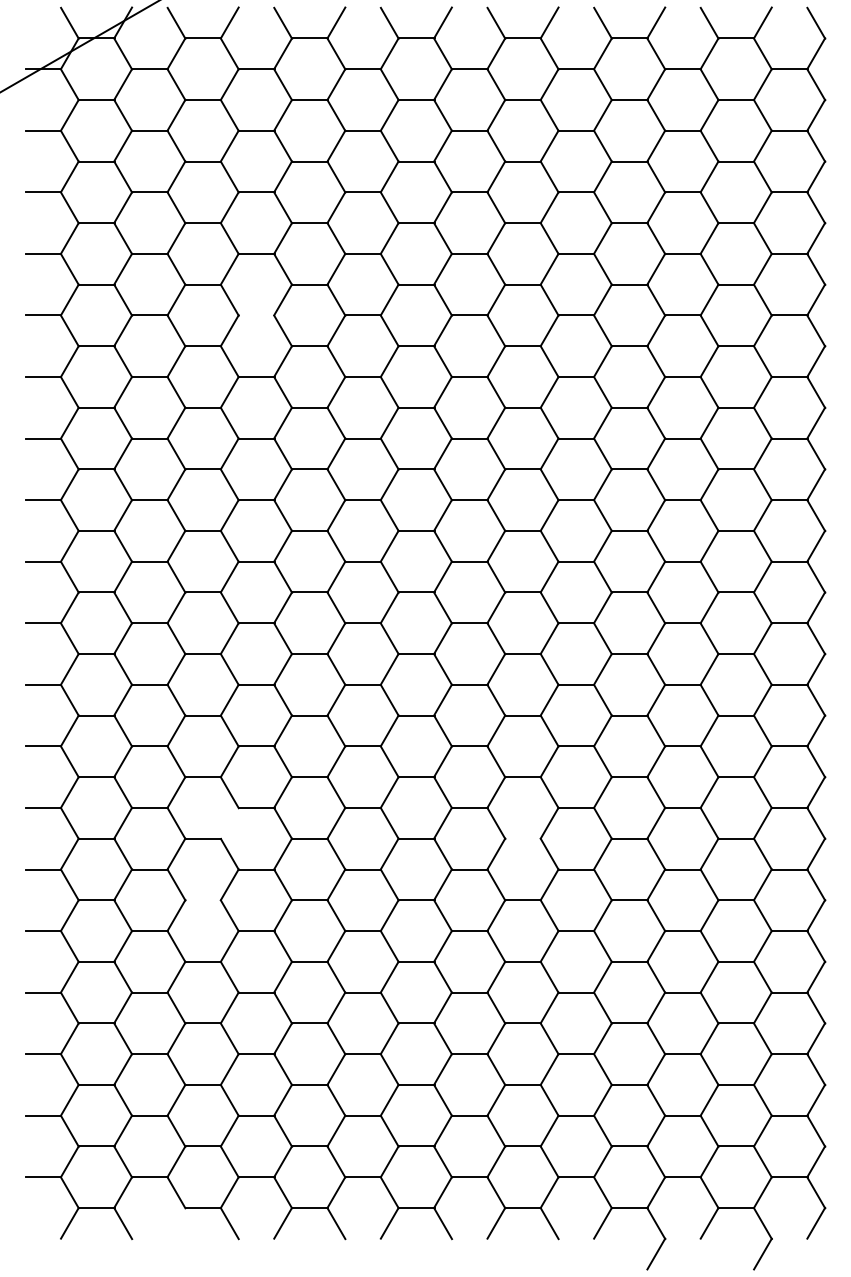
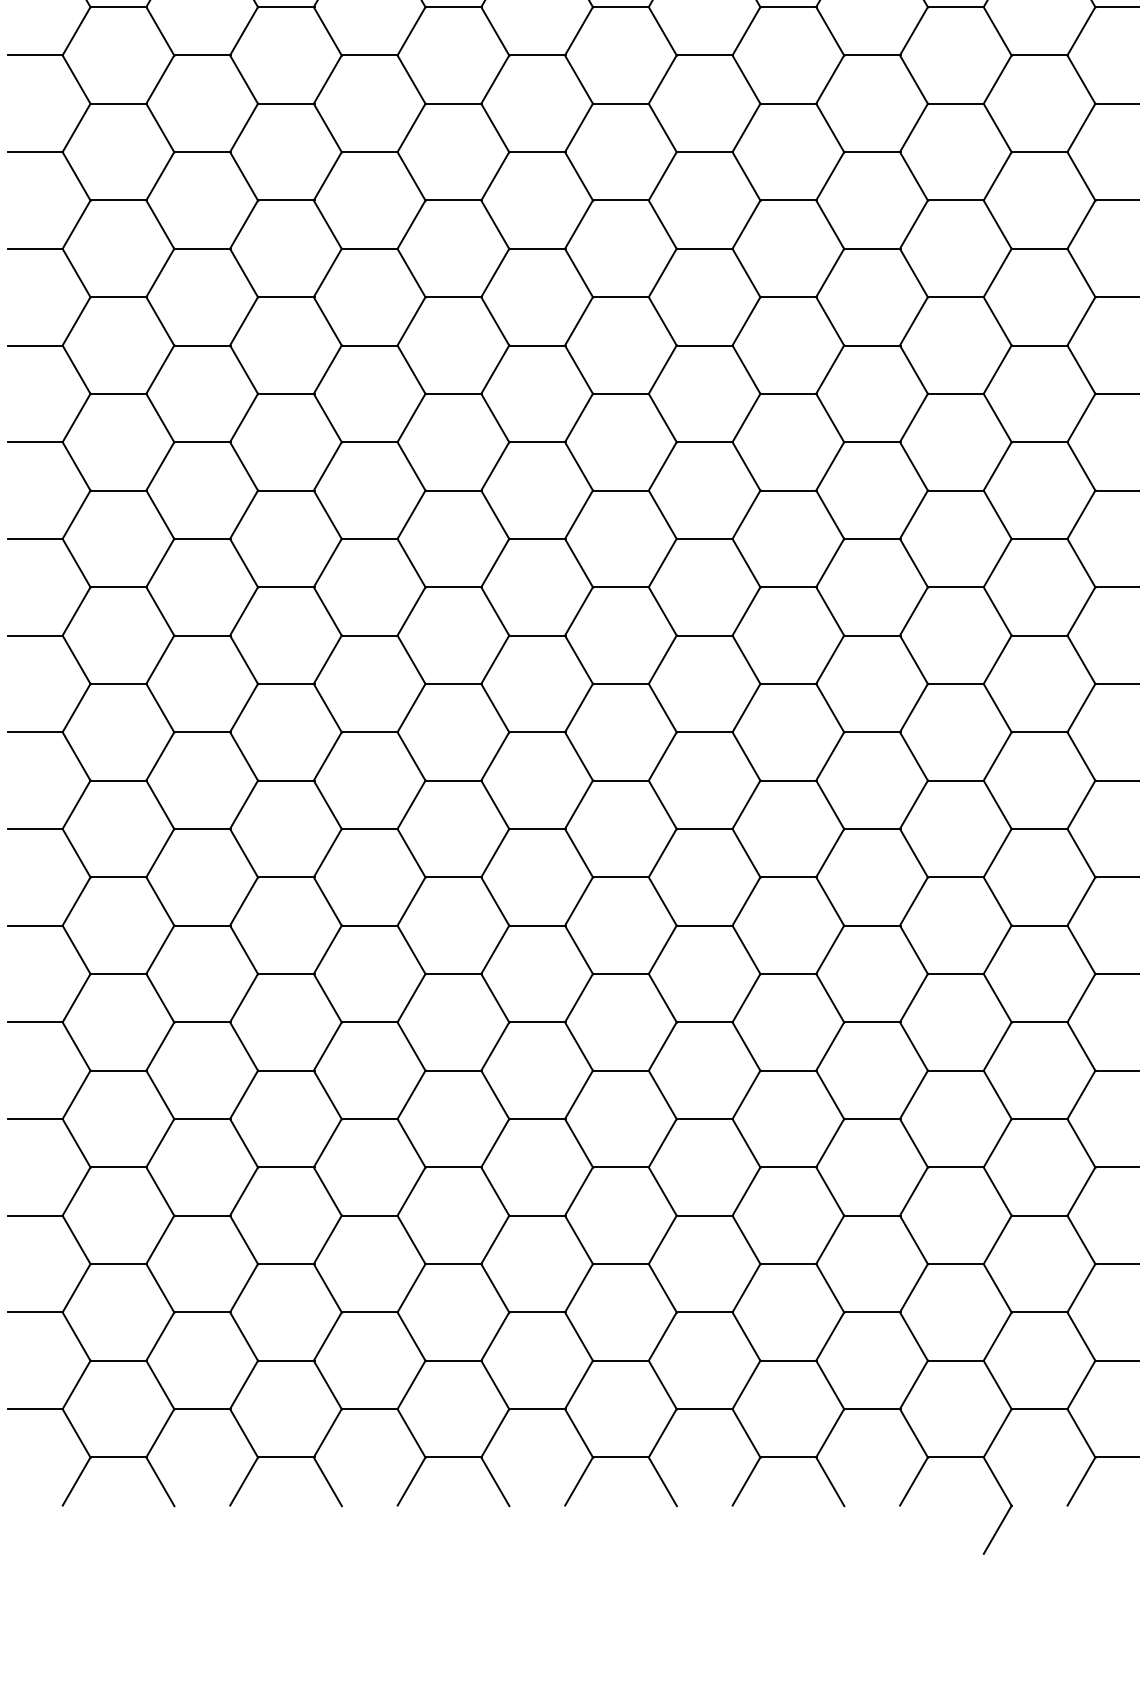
line: (256, 315) -> (369, 55), added
line: (229, 822) -> (327, 851), added
line: (523, 838) -> (789, 876), added
line: (203, 900) -> (286, 974), added
line: (176, 1222) -> (244, 1480), added

